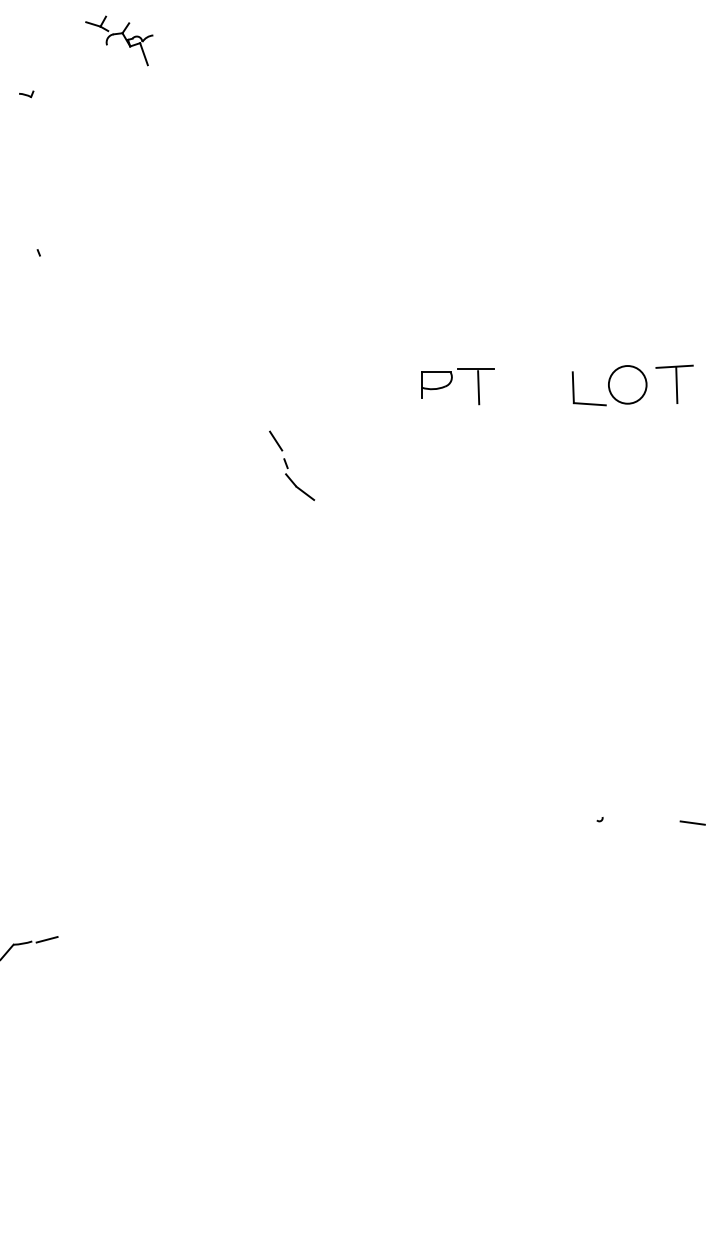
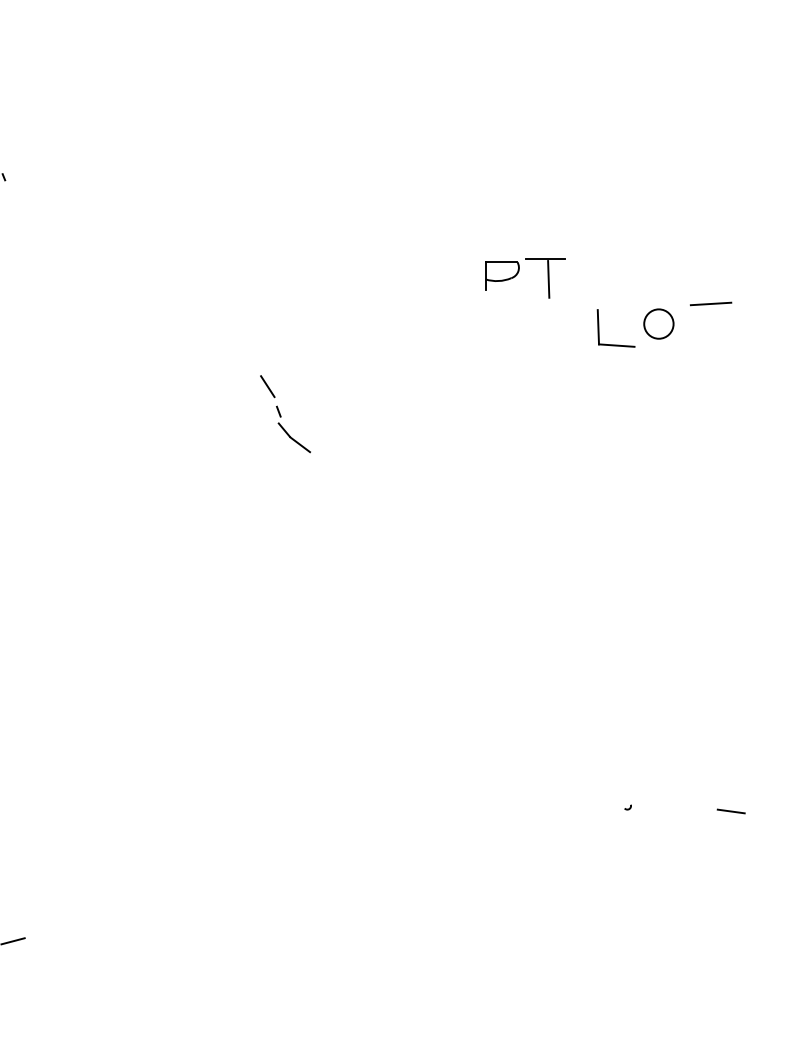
part: (451, 382) -> (518, 273), moved
circle: (627, 384) -> (658, 323), size x0.7
line: (676, 385) -> (713, 324), removed

